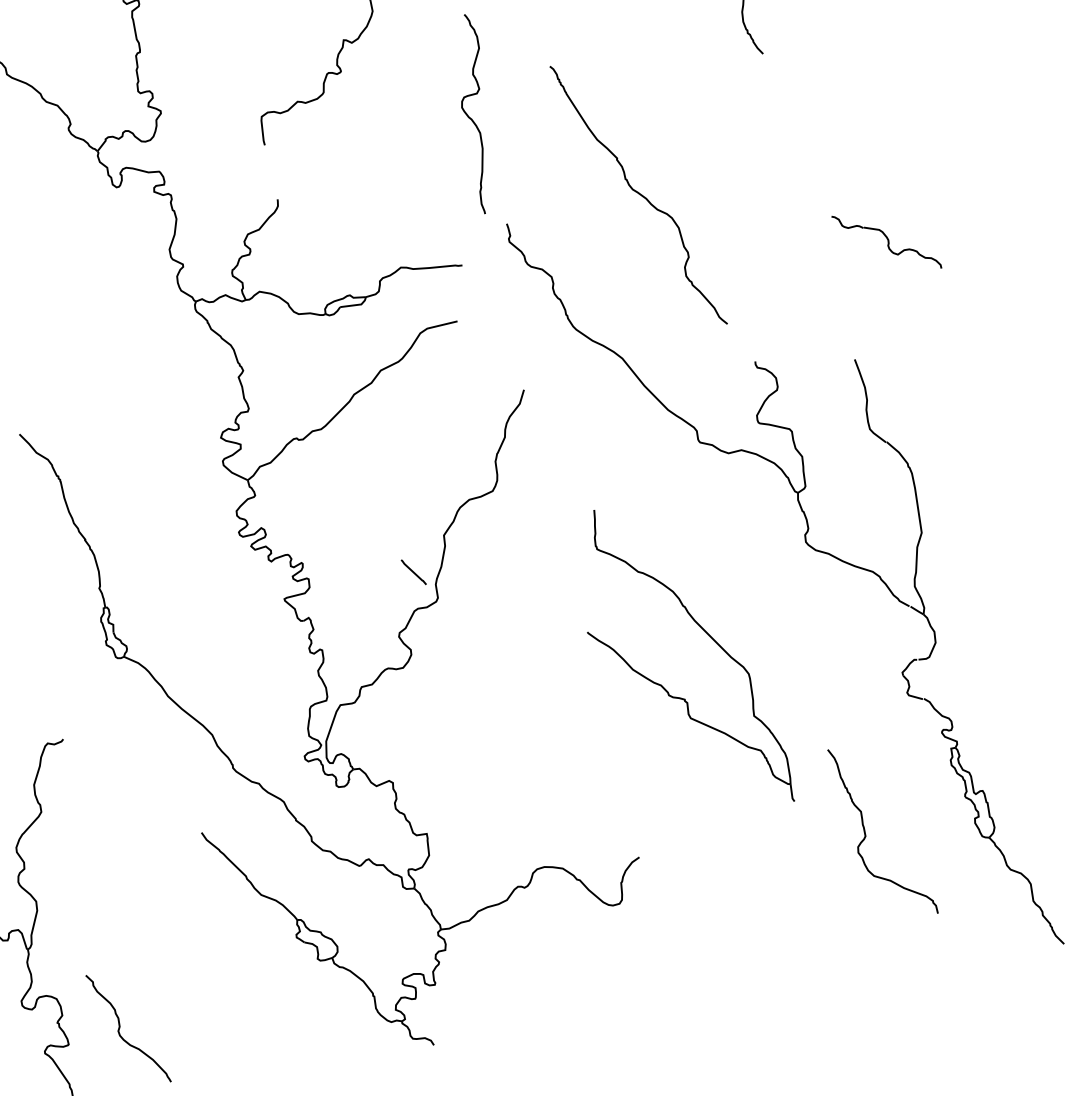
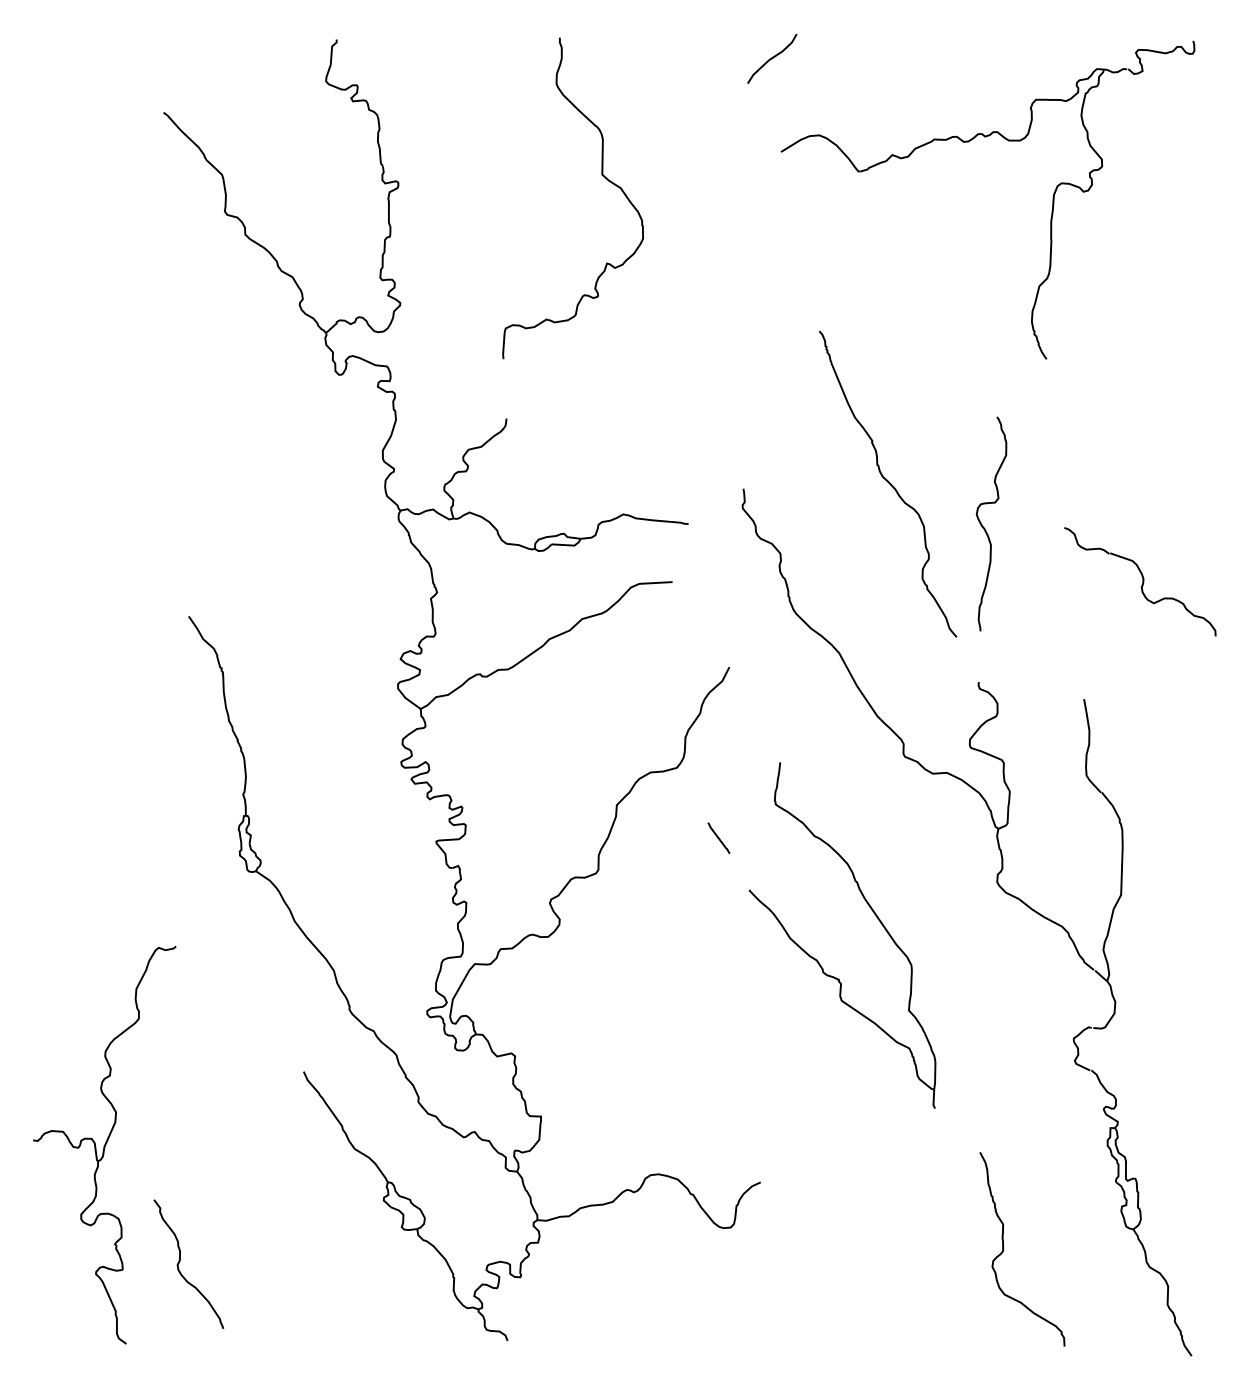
curve: (472, 118) -> (985, 528), moved
part: (886, 242) -> (1140, 581), size x1.43
line: (413, 571) -> (718, 837), moved
part: (661, 684) -> (817, 959), moved
curve: (865, 834) -> (1003, 1249), moved

